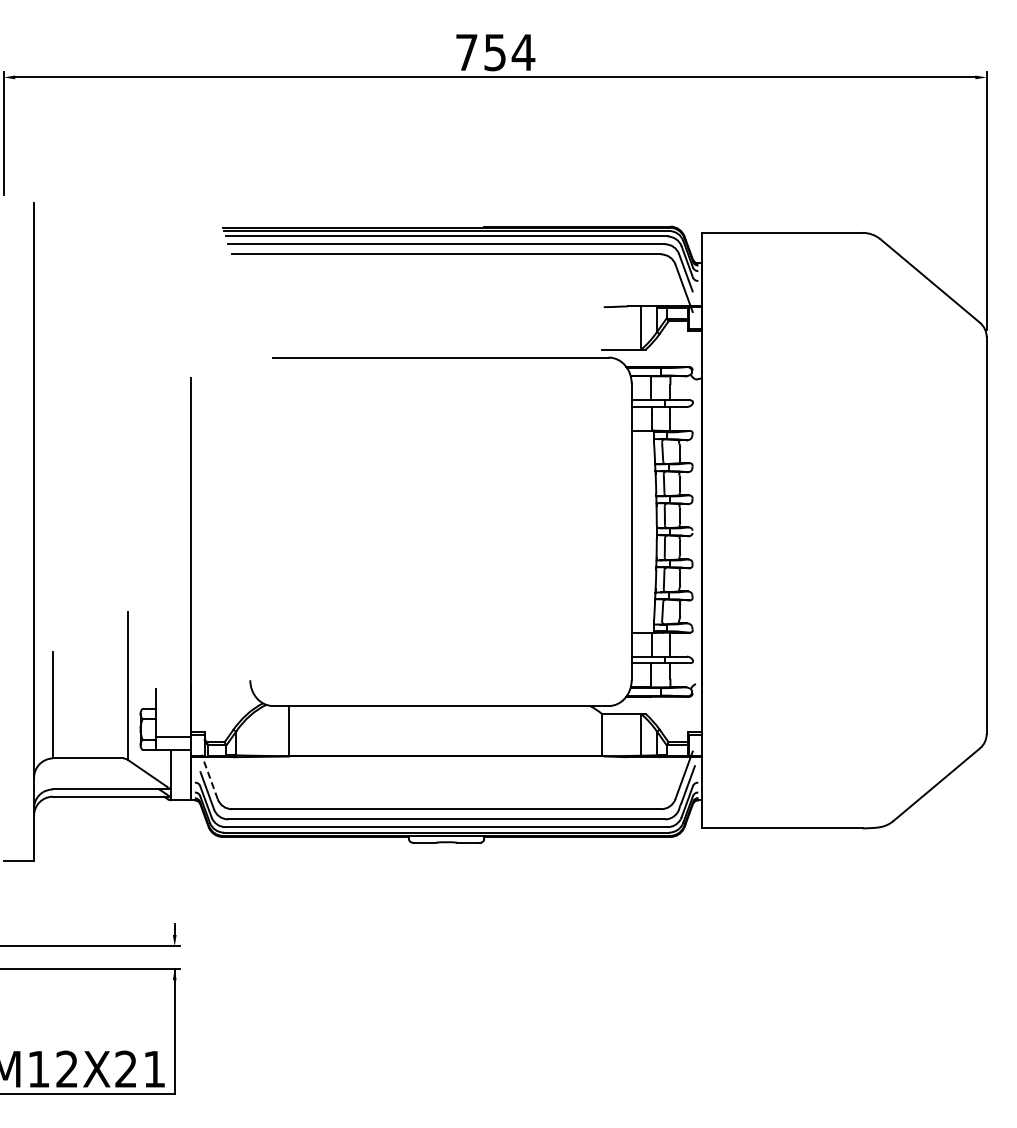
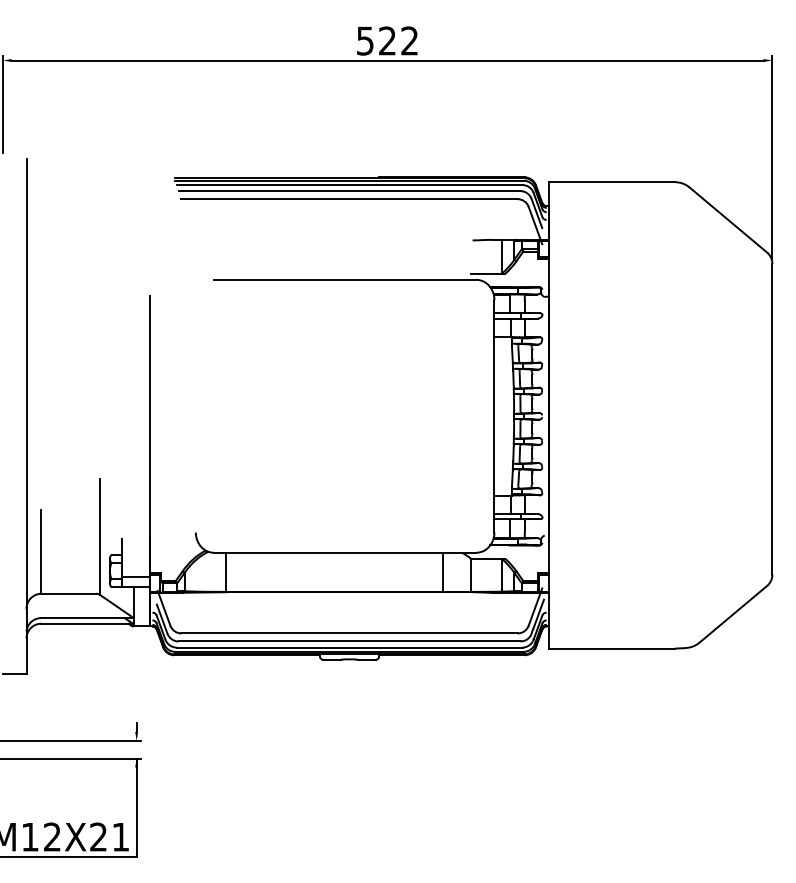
text: (495, 52) -> (387, 40), 754 -> 522
line: (566, 731) -> (443, 572), added
line: (209, 777) -> (163, 608), dashed -> solid

